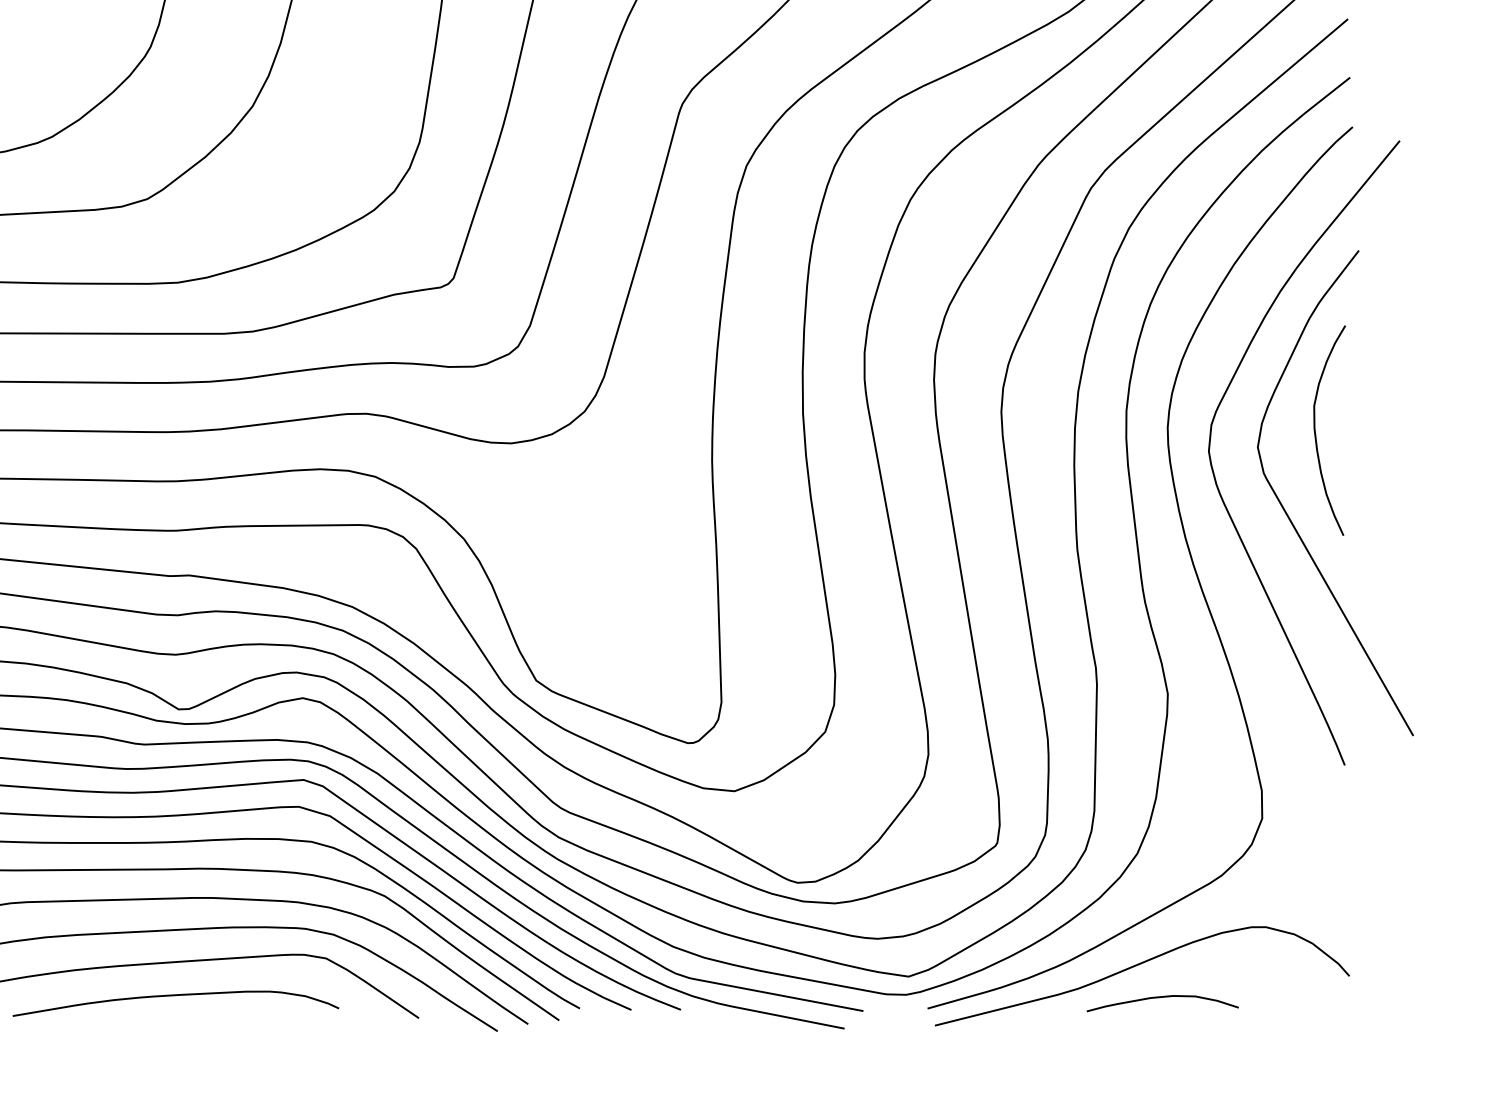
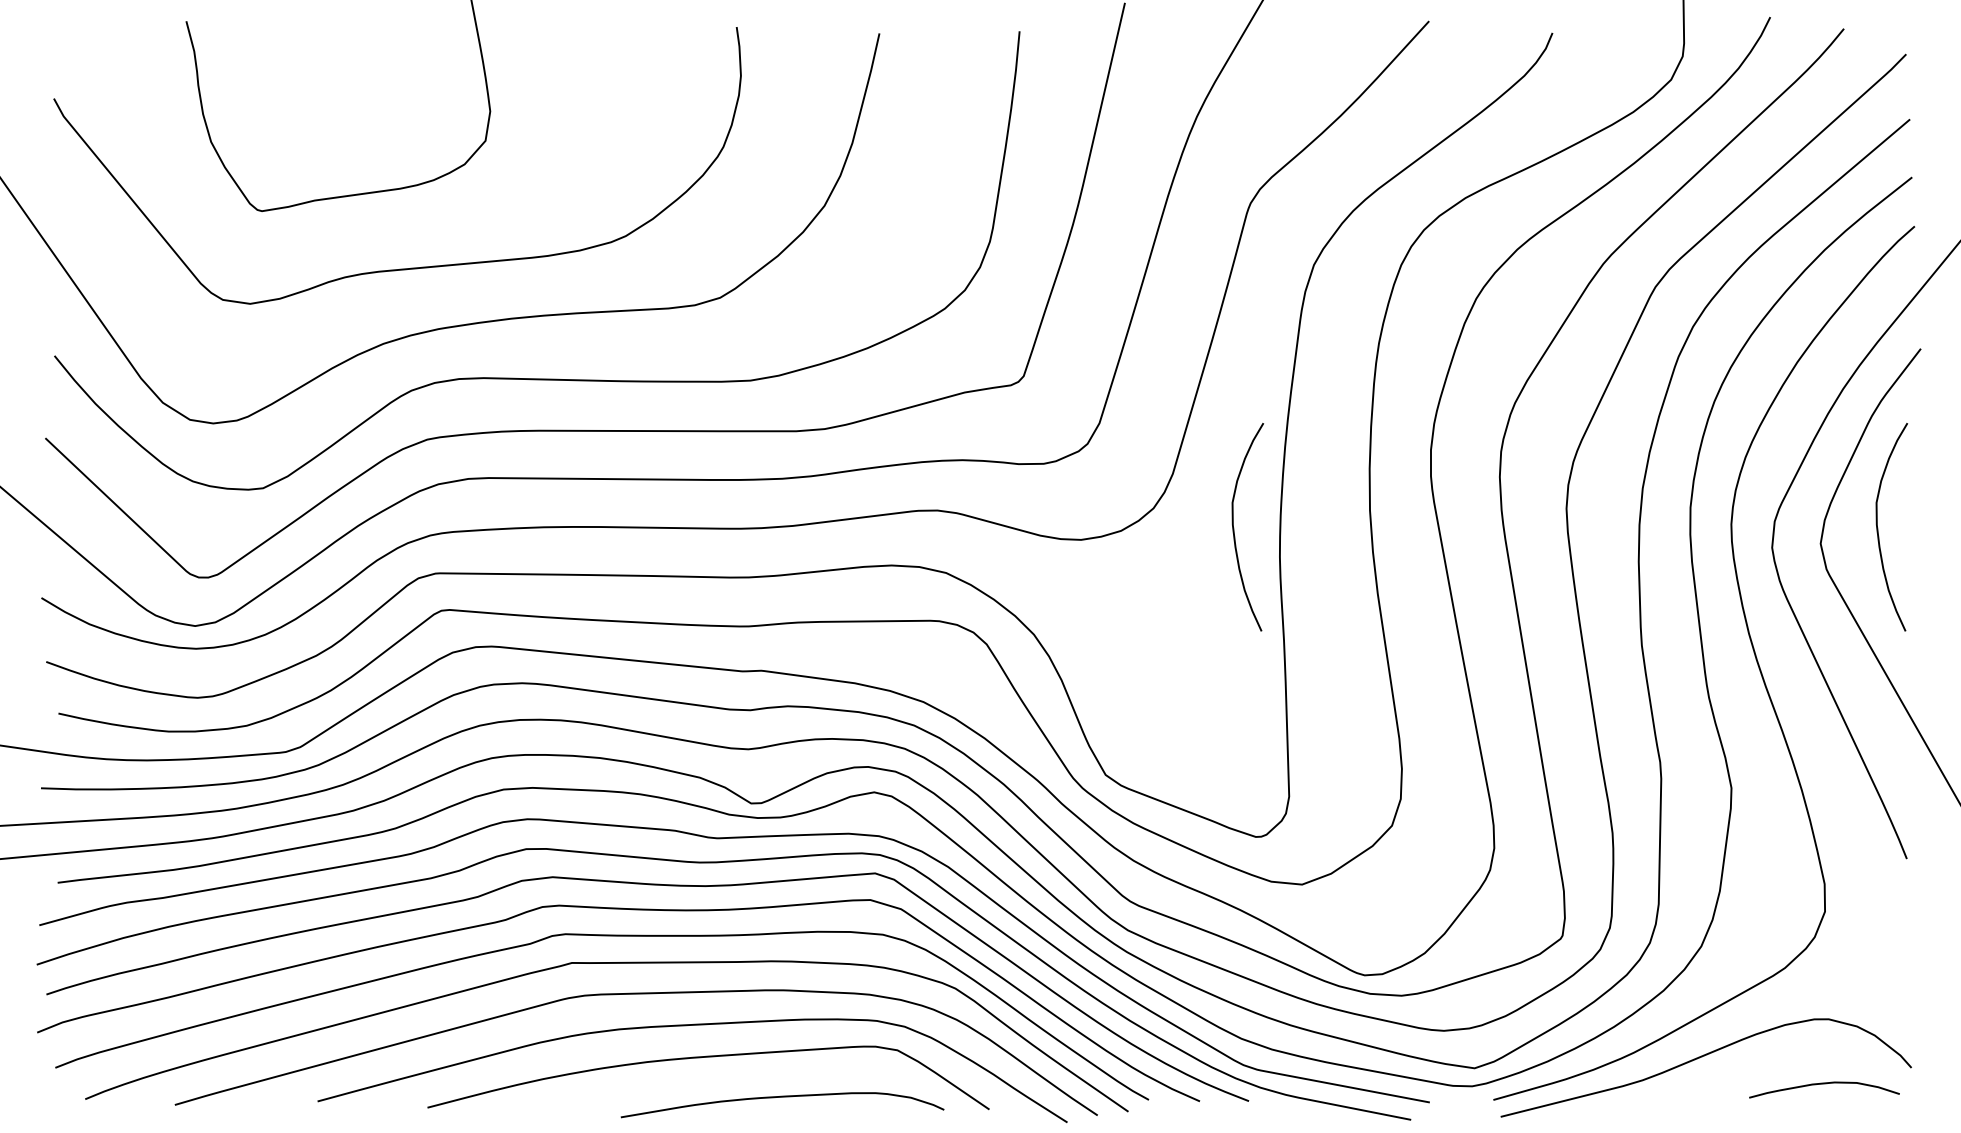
curve: (666, 431) -> (1234, 528), added
curve: (175, 995) -> (782, 1097), moved
curve: (1162, 998) -> (1824, 1084), moved

